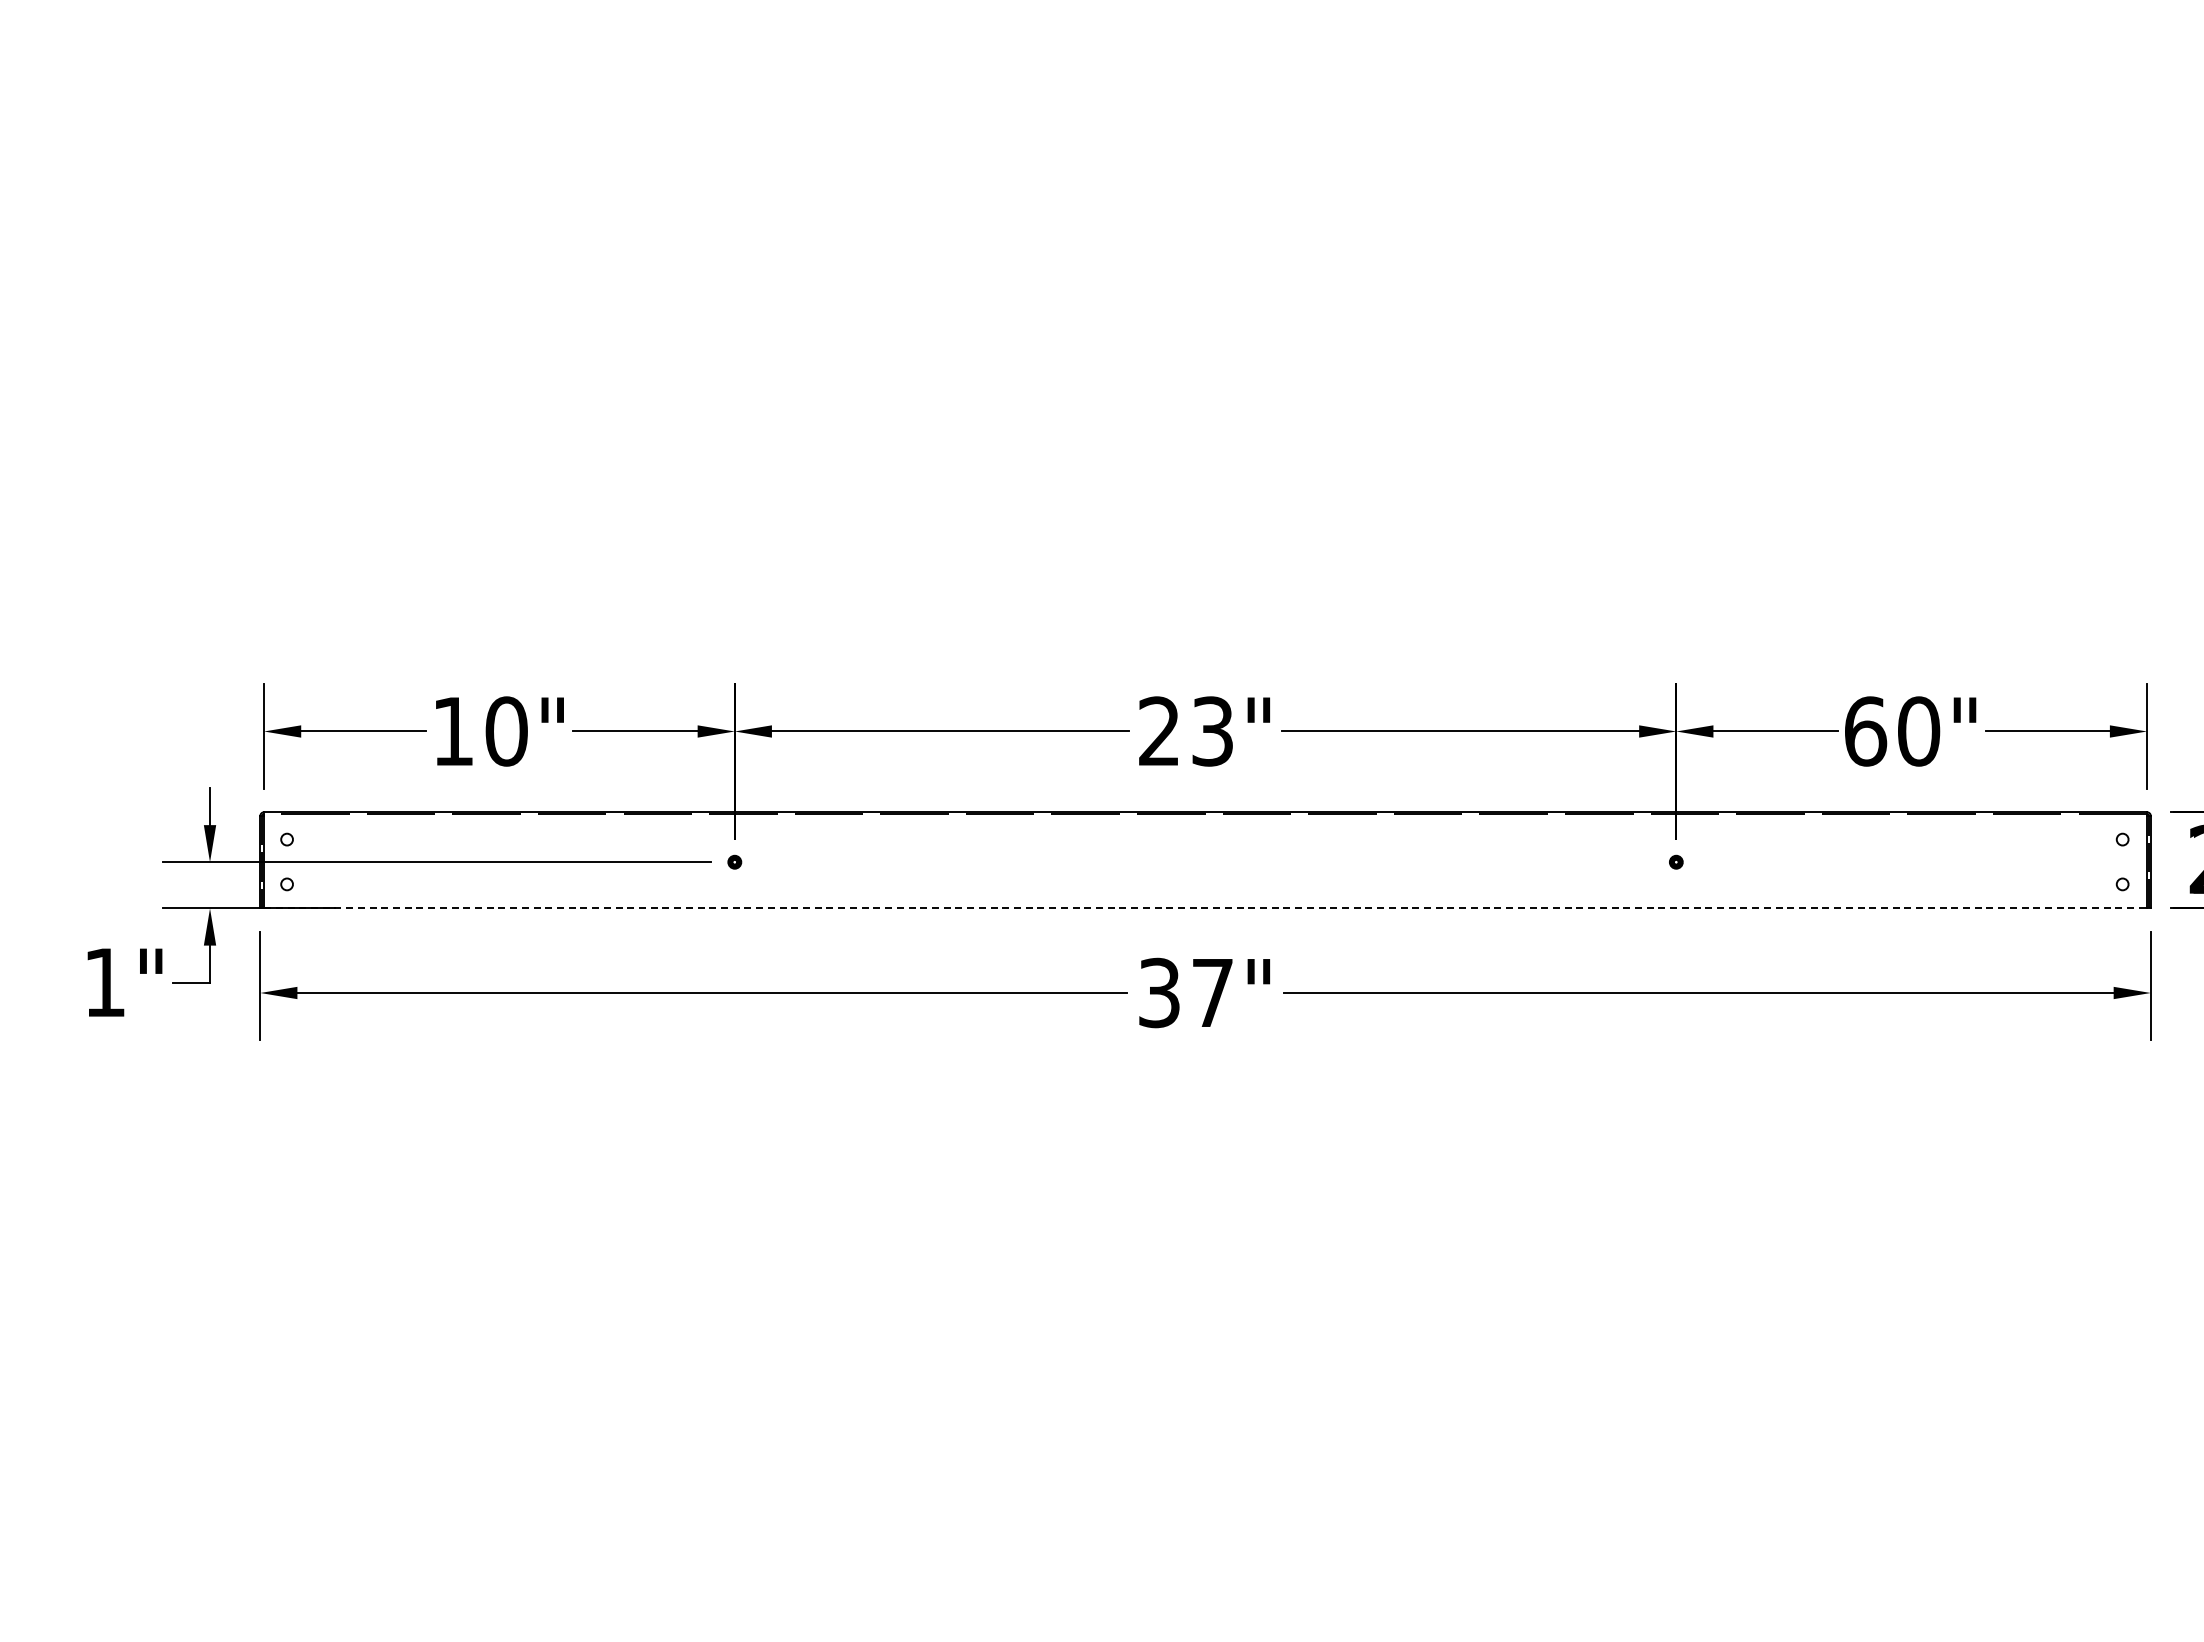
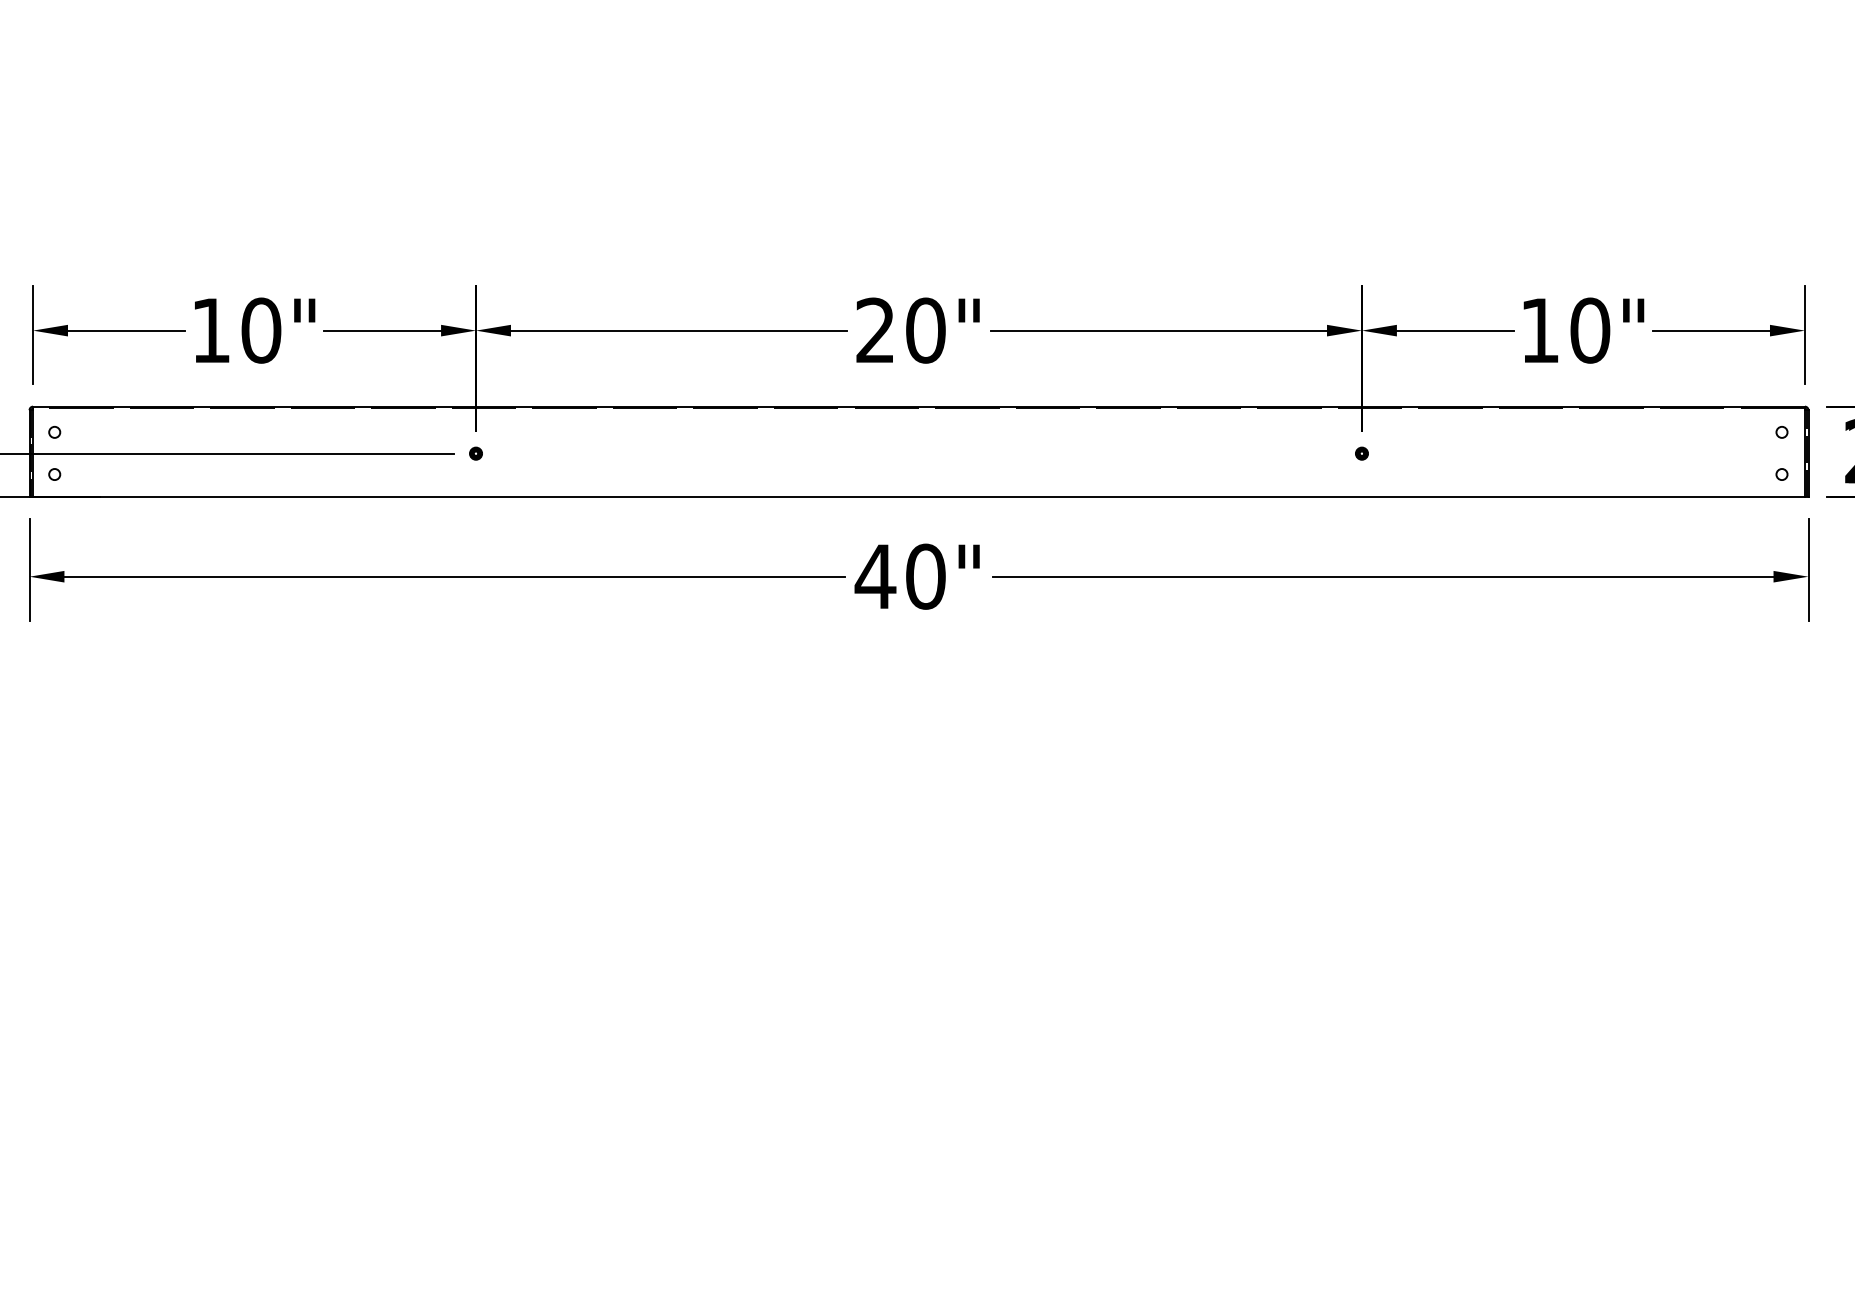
text: (1212, 731) -> (925, 330), 23" -> 20"
text: (1866, 731) -> (1540, 330), 60" -> 10"
line: (1206, 908) -> (919, 497), dashed -> solid
text: (1185, 992) -> (900, 576), 37" -> 40"

